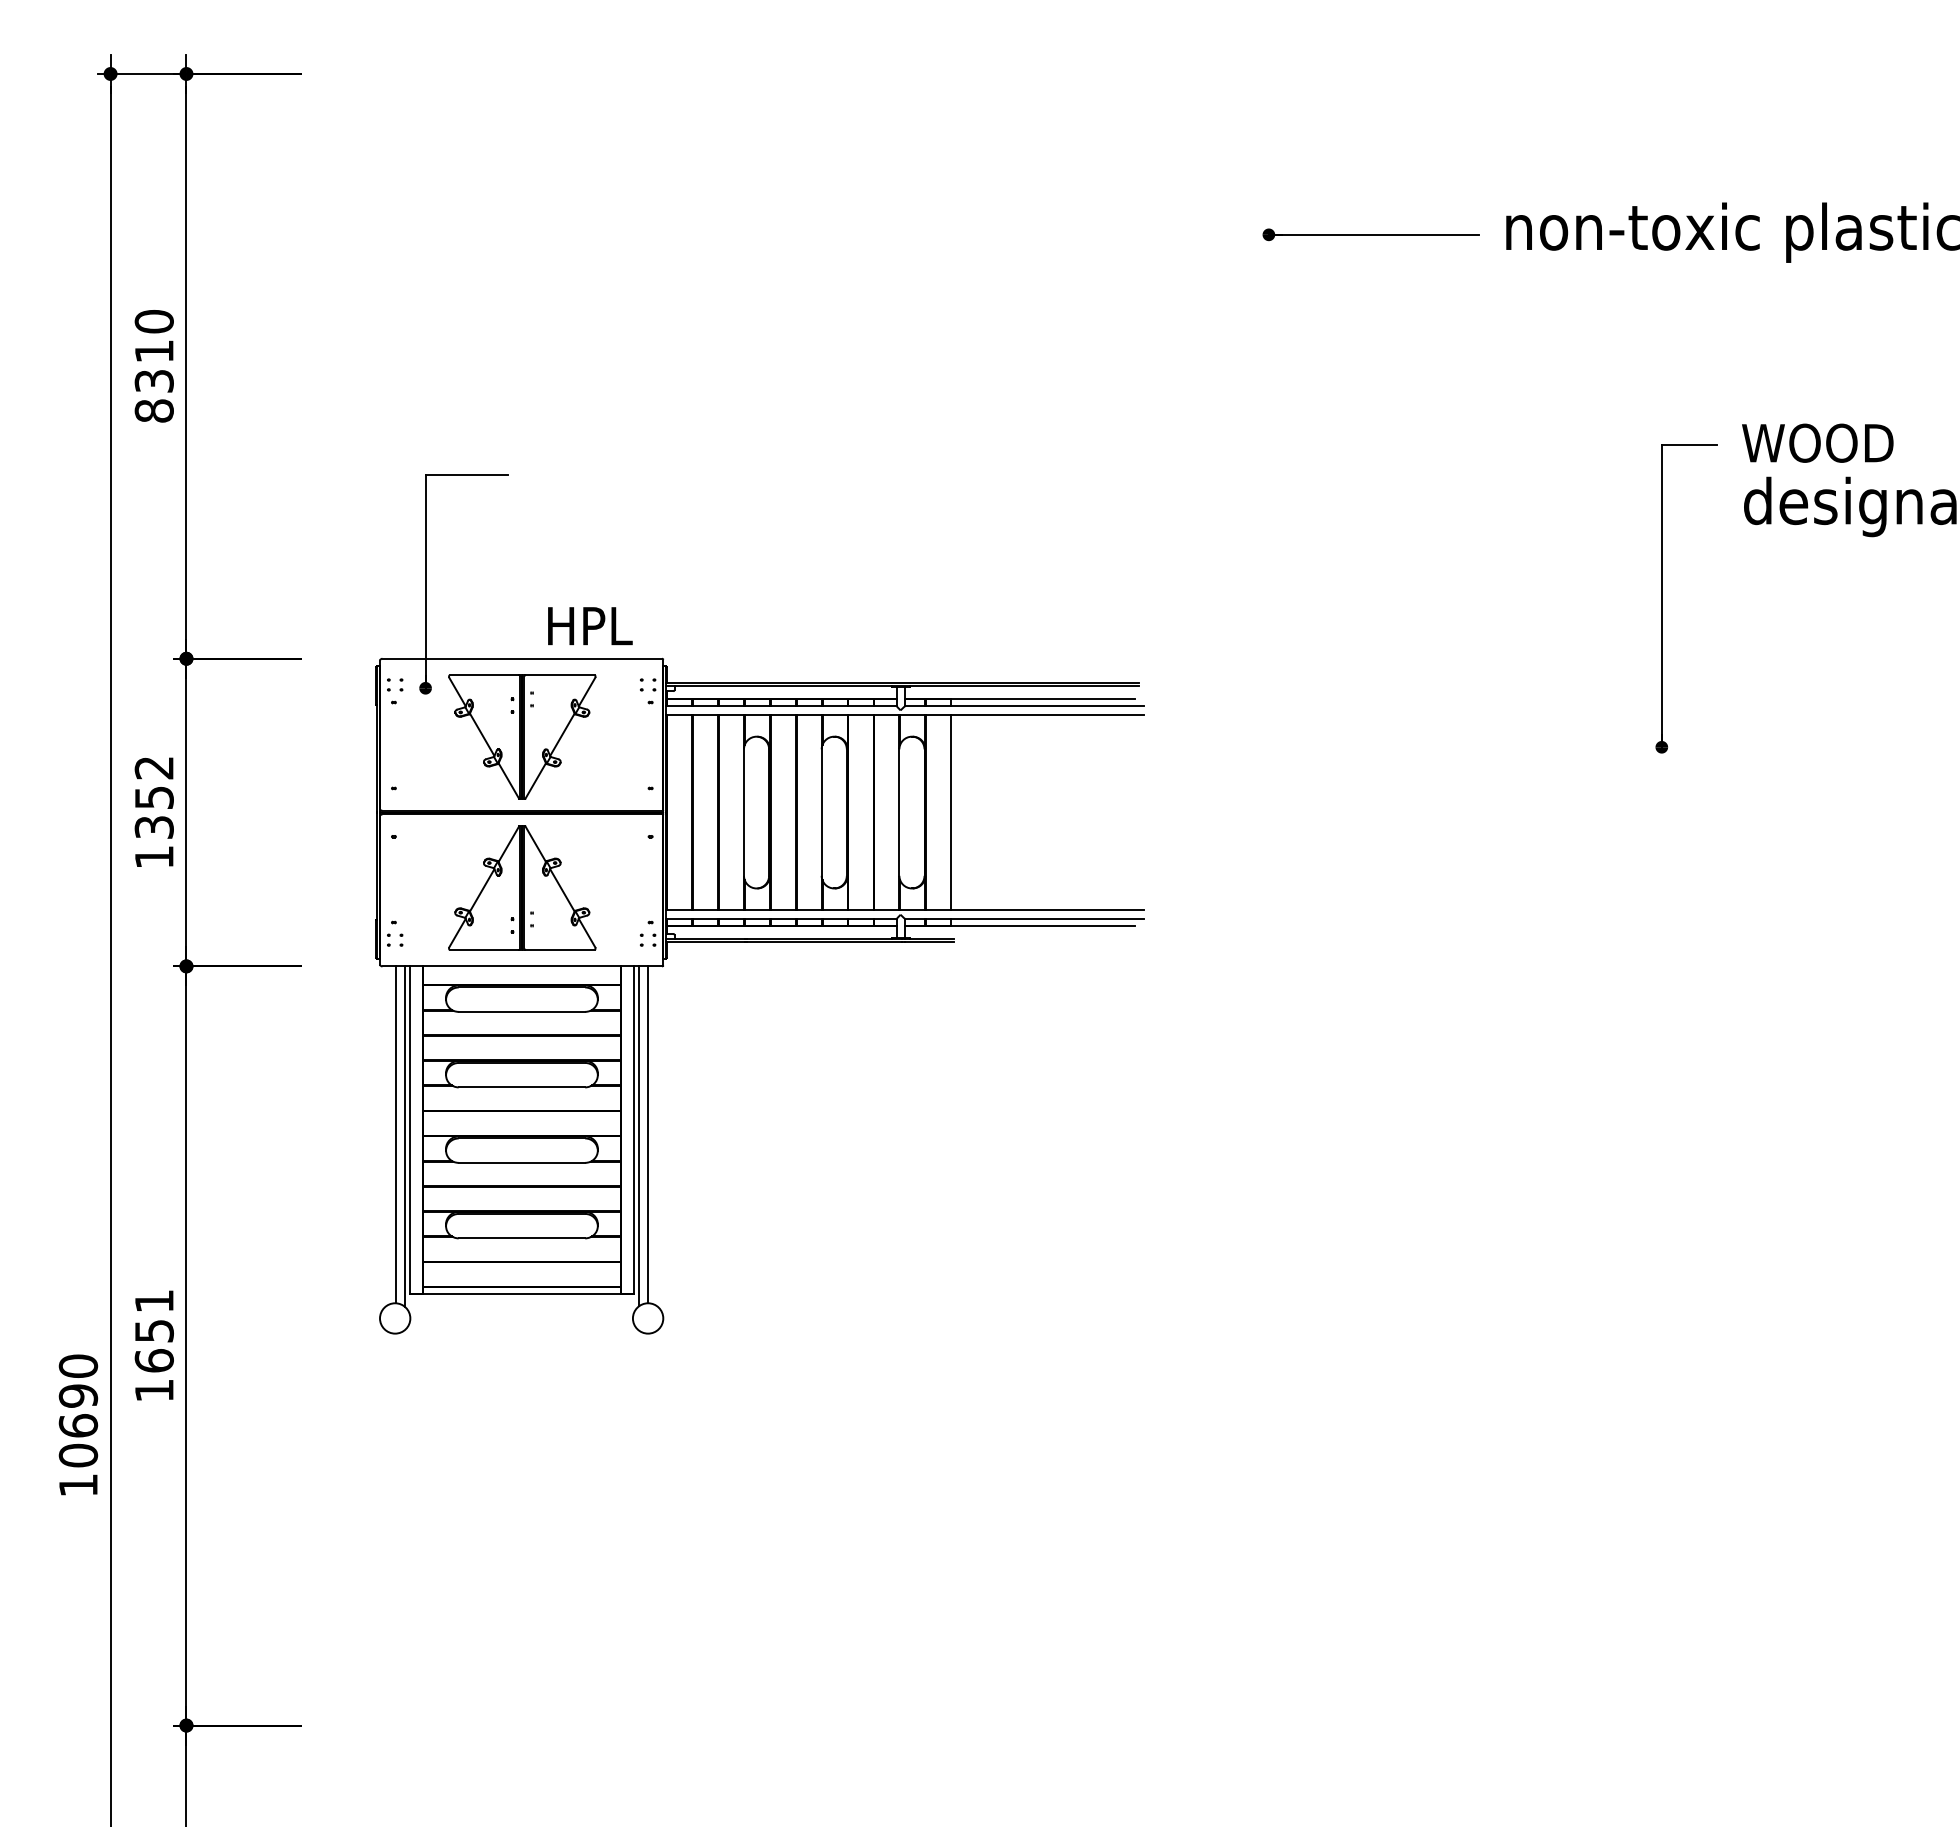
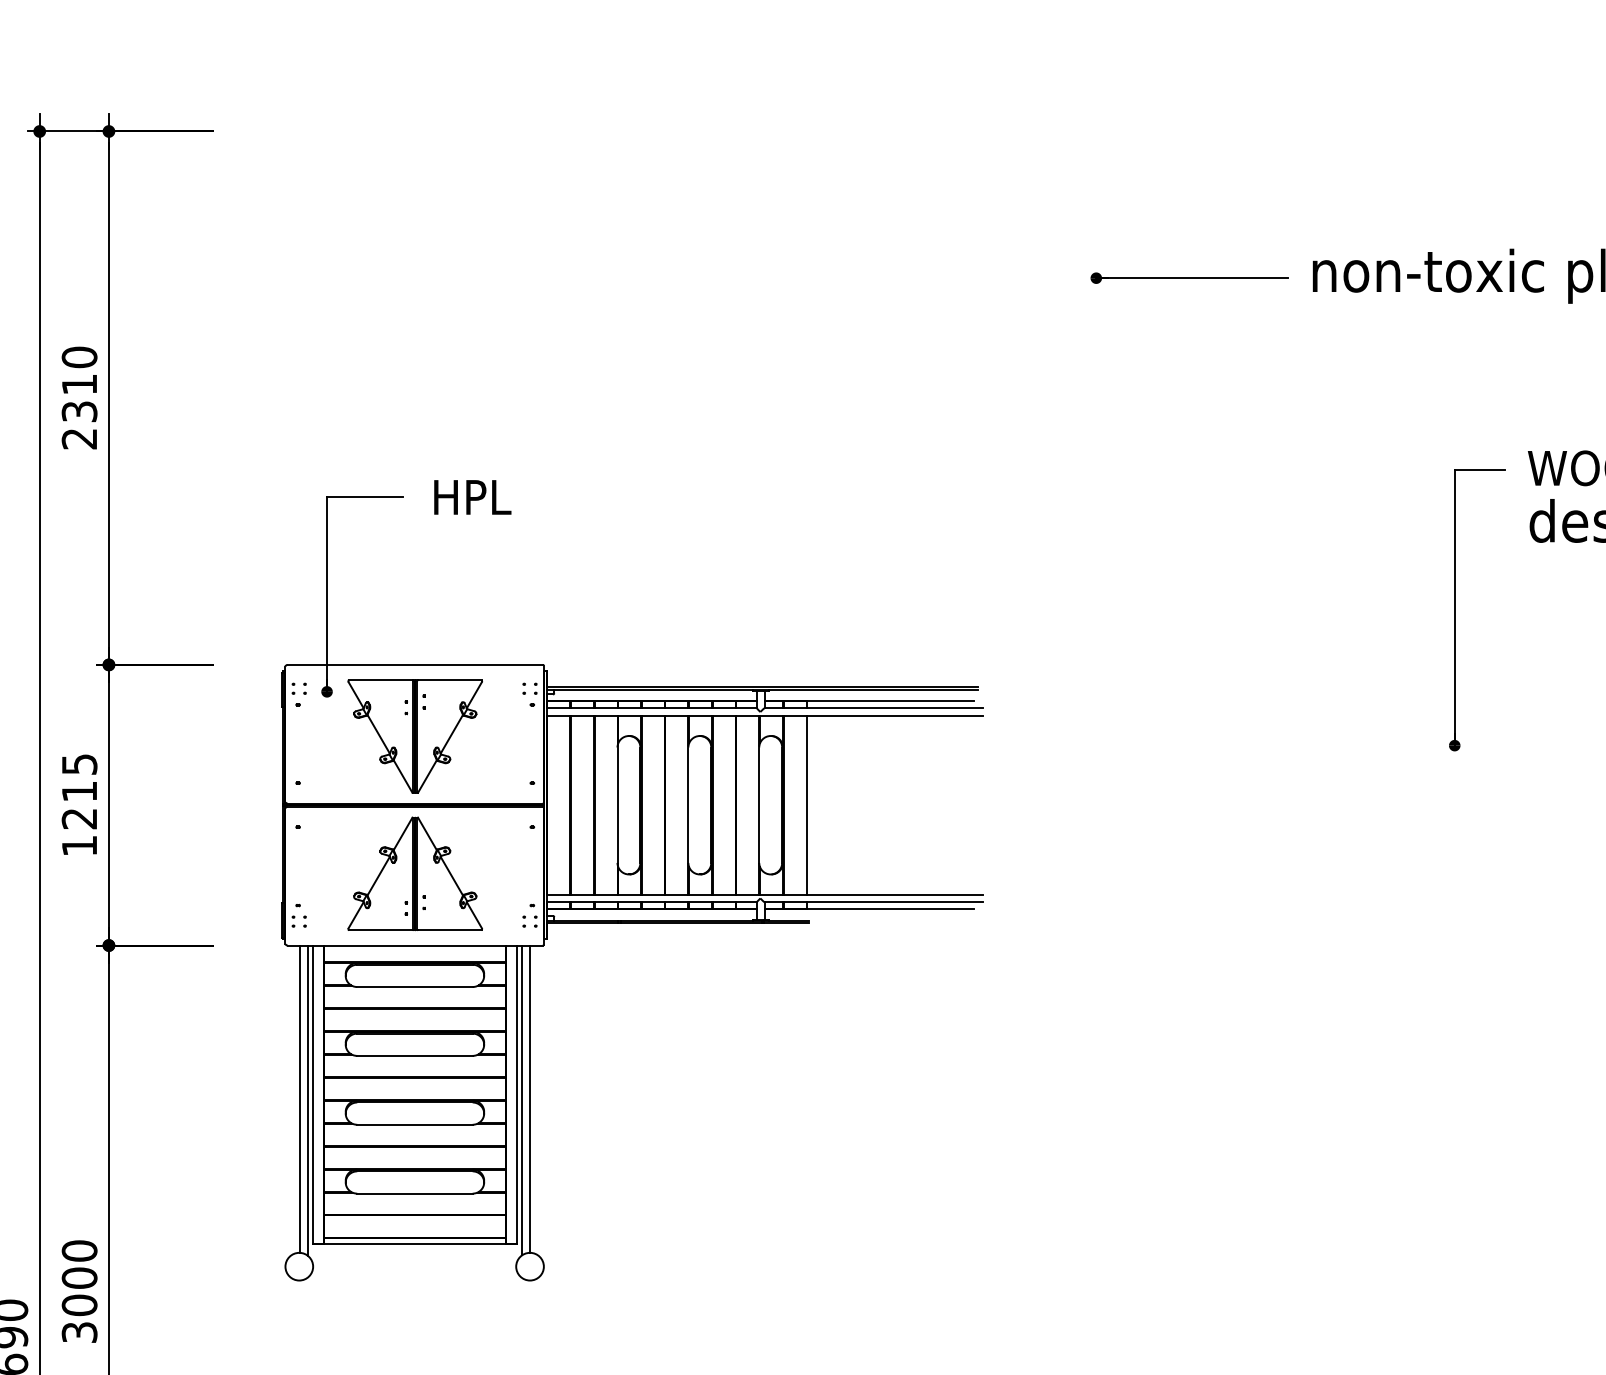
text: (153, 410) -> (78, 438), 8310 -> 2310
text: (590, 626) -> (472, 497), moved
text: (153, 797) -> (78, 791), 1352 -> 1215
text: (153, 1345) -> (78, 1291), 1651 -> 3000

